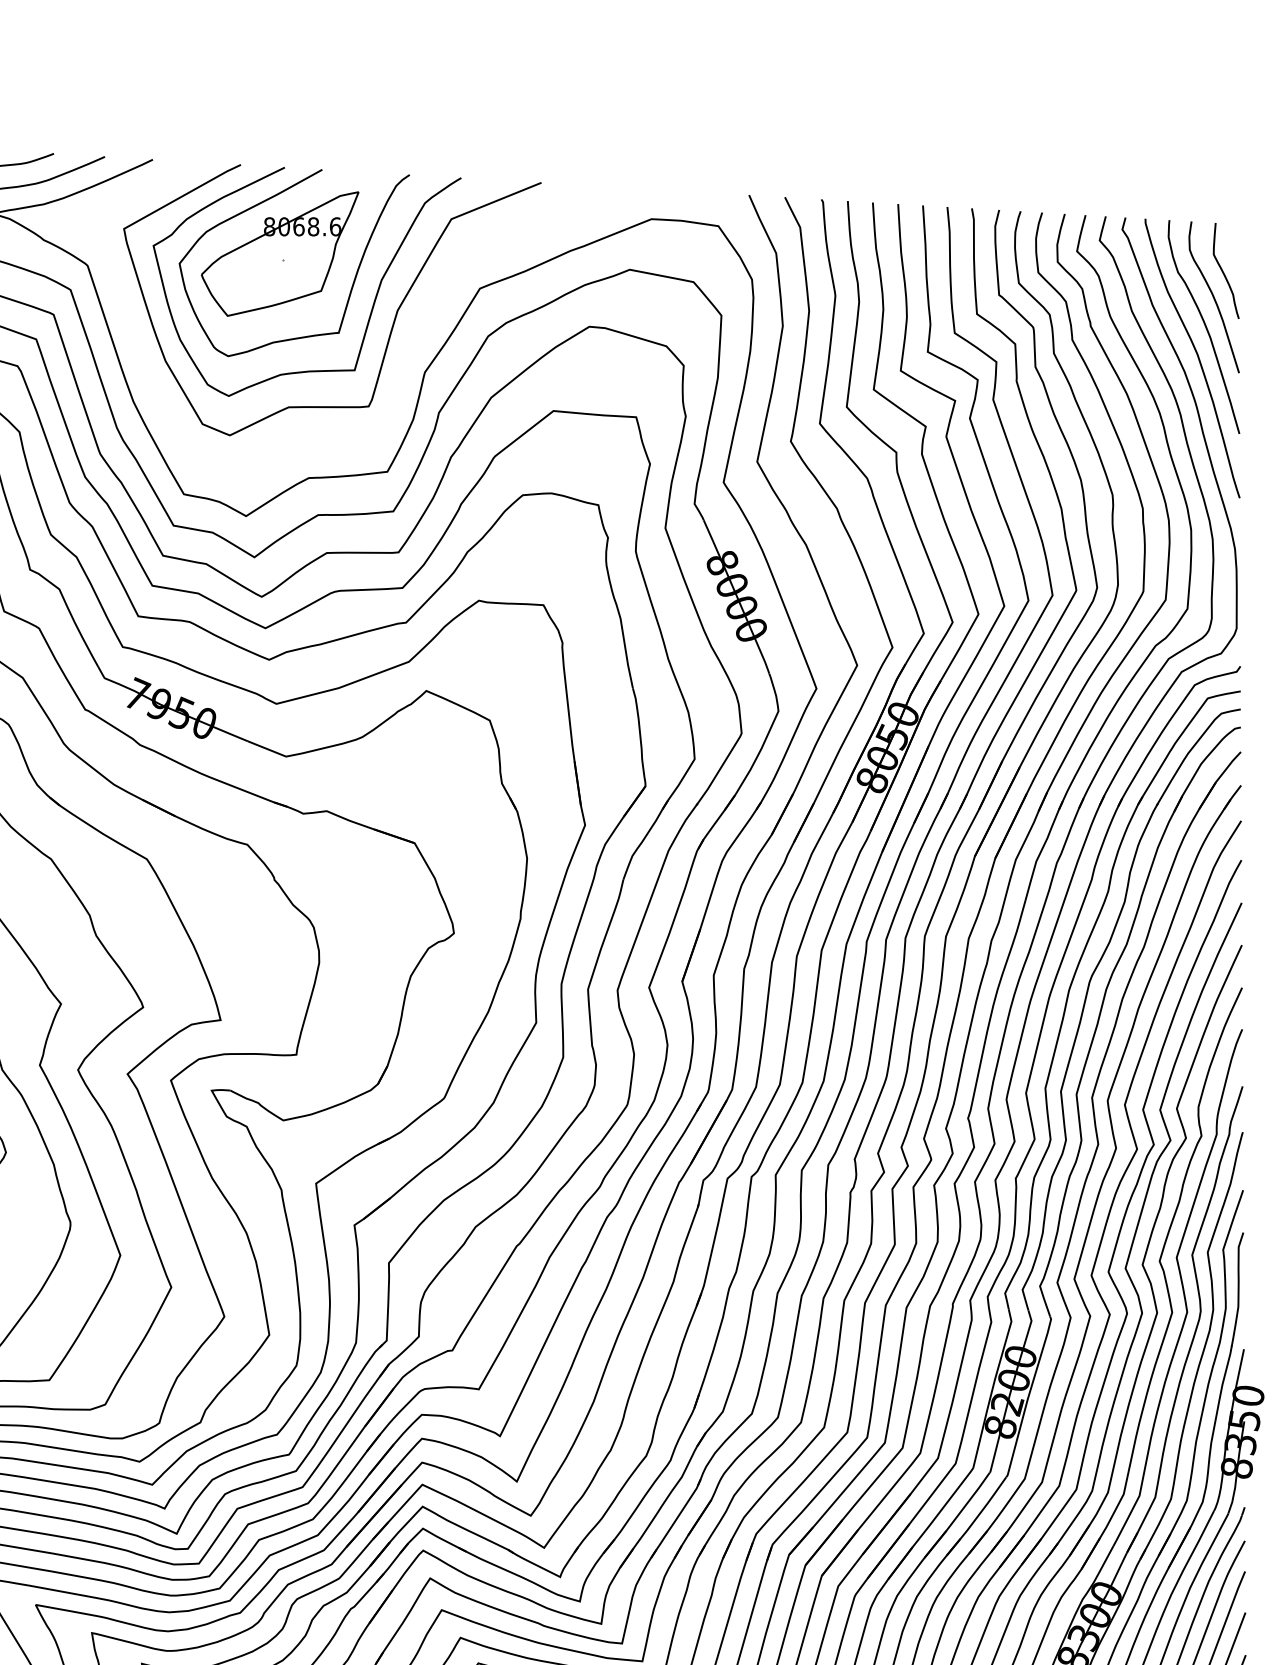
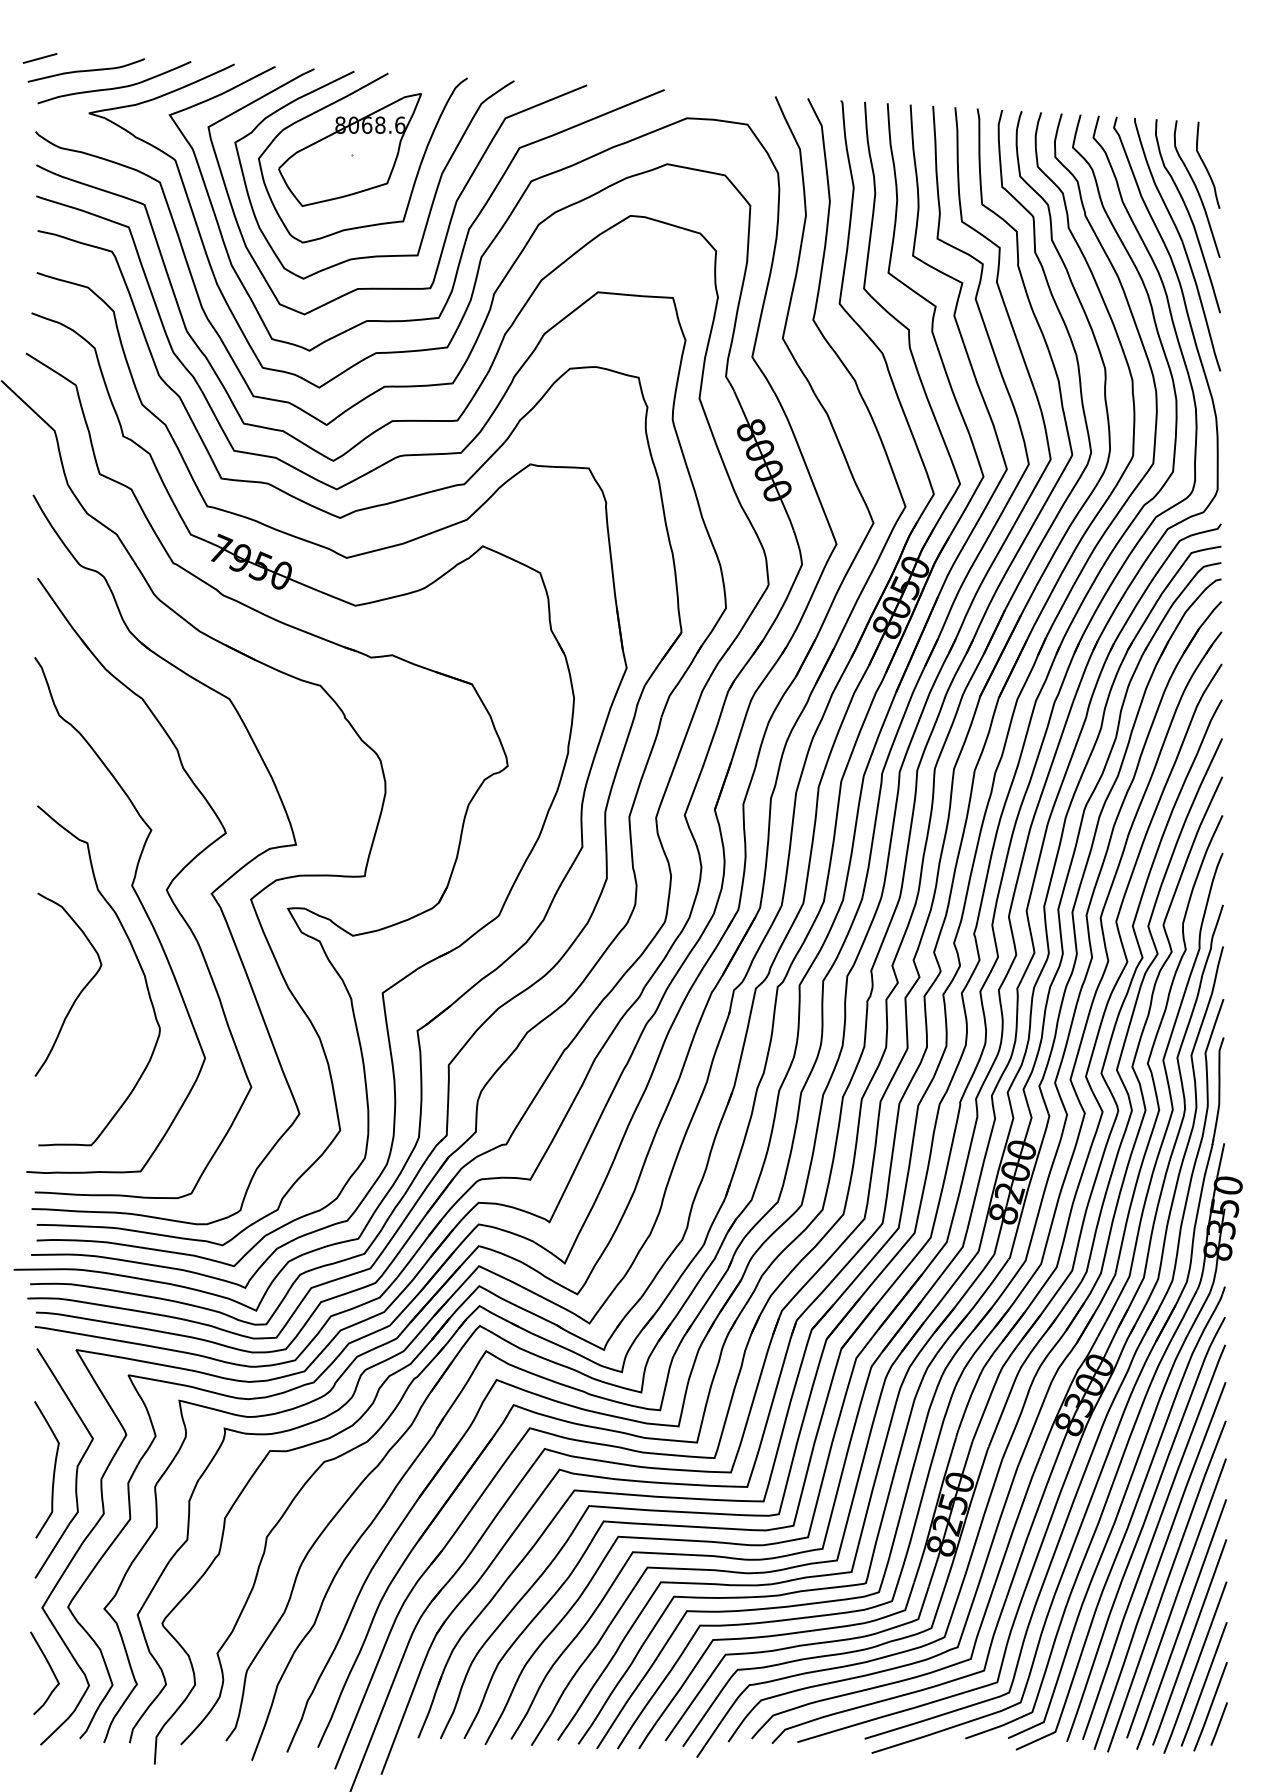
curve: (409, 342) -> (467, 230), added

